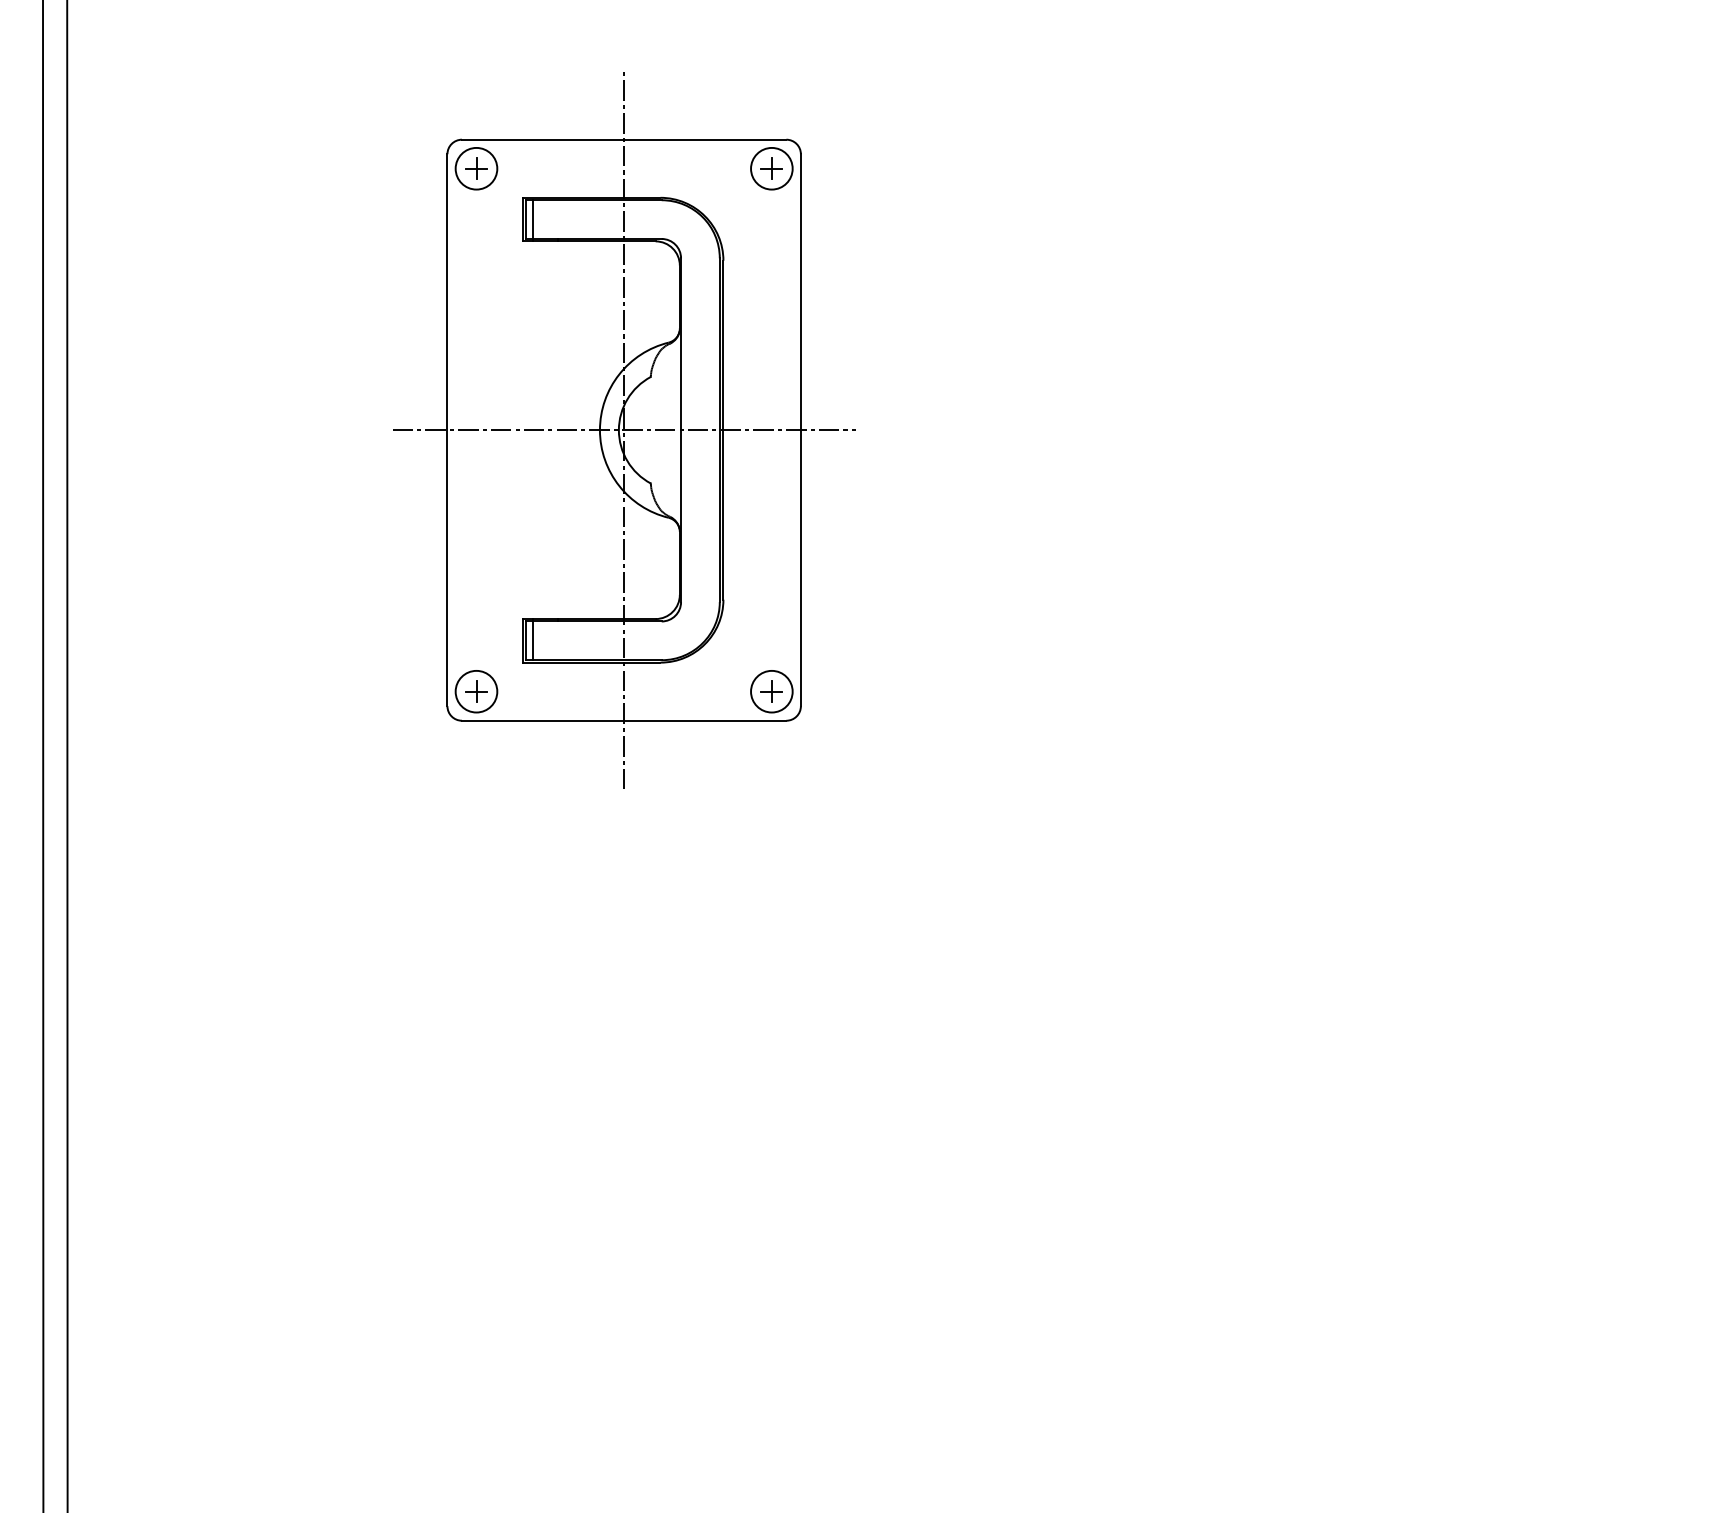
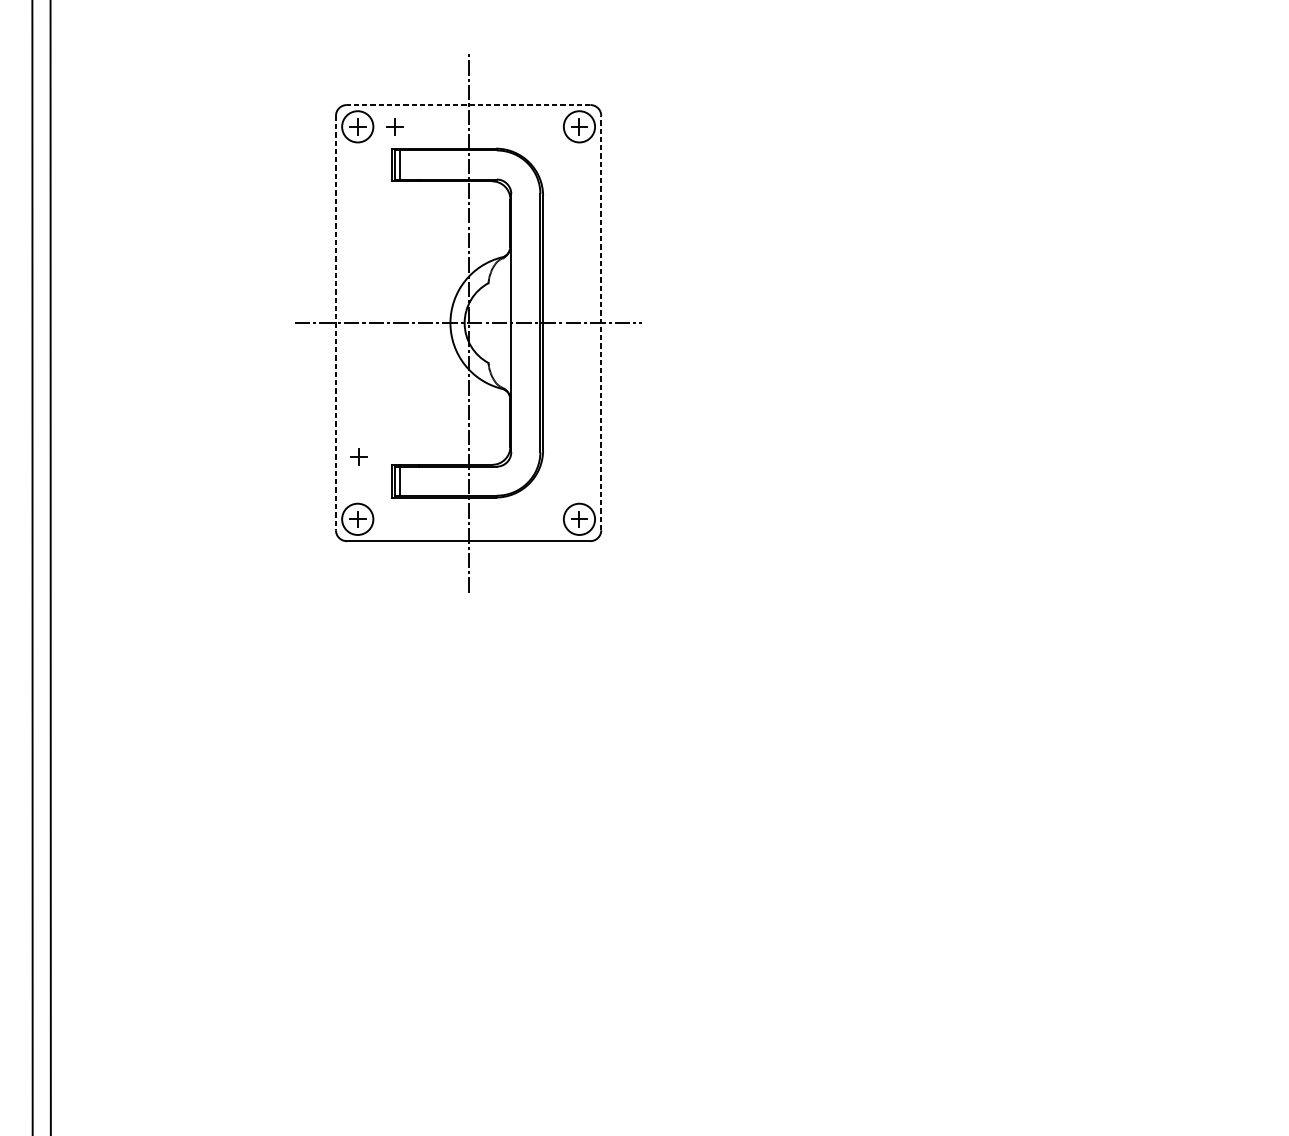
line: (623, 139) -> (468, 104), solid -> dashed
part: (526, 168) -> (395, 126), added
line: (447, 430) -> (336, 323), solid -> dashed
line: (800, 430) -> (600, 323), solid -> dashed
part: (478, 608) -> (359, 456), added

